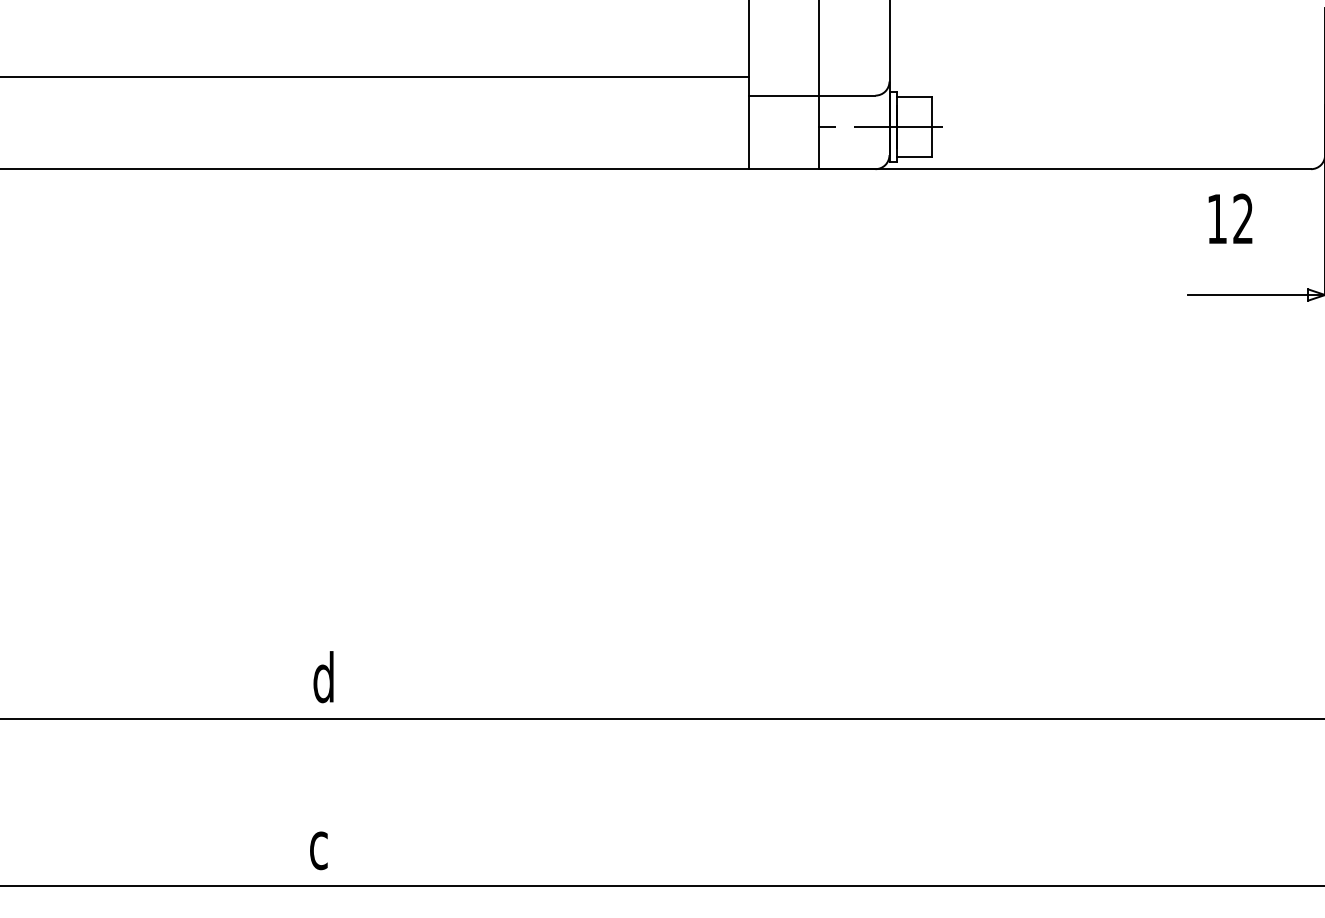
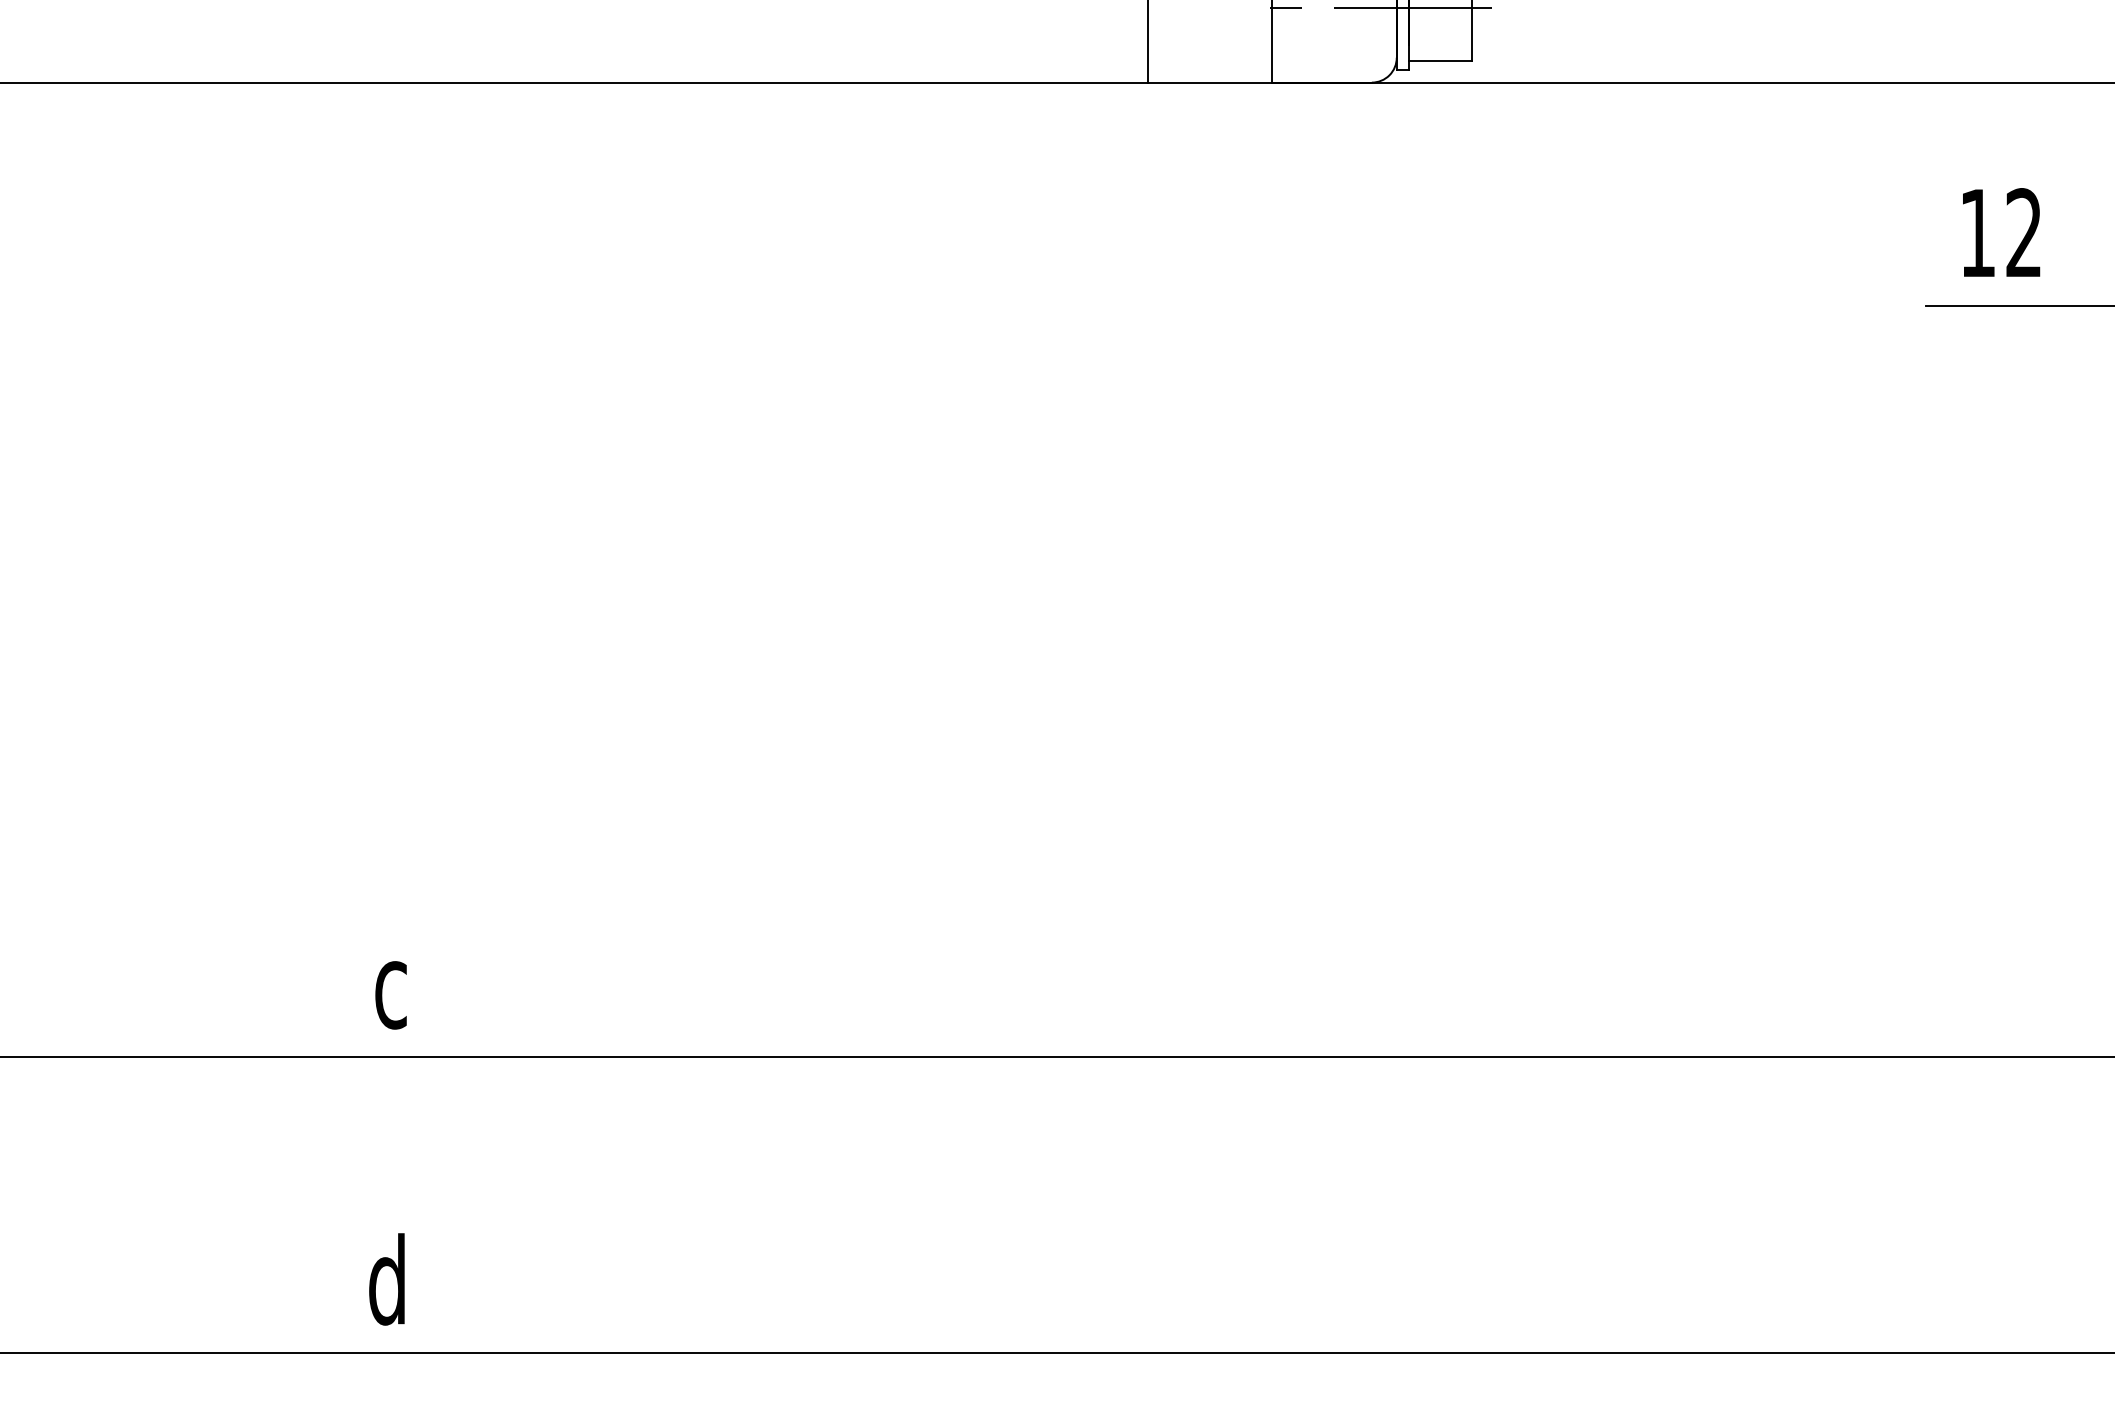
text: (1230, 218) -> (2001, 232), moved
text: (323, 677) -> (393, 984), d -> c
text: (320, 844) -> (387, 1280), c -> d

